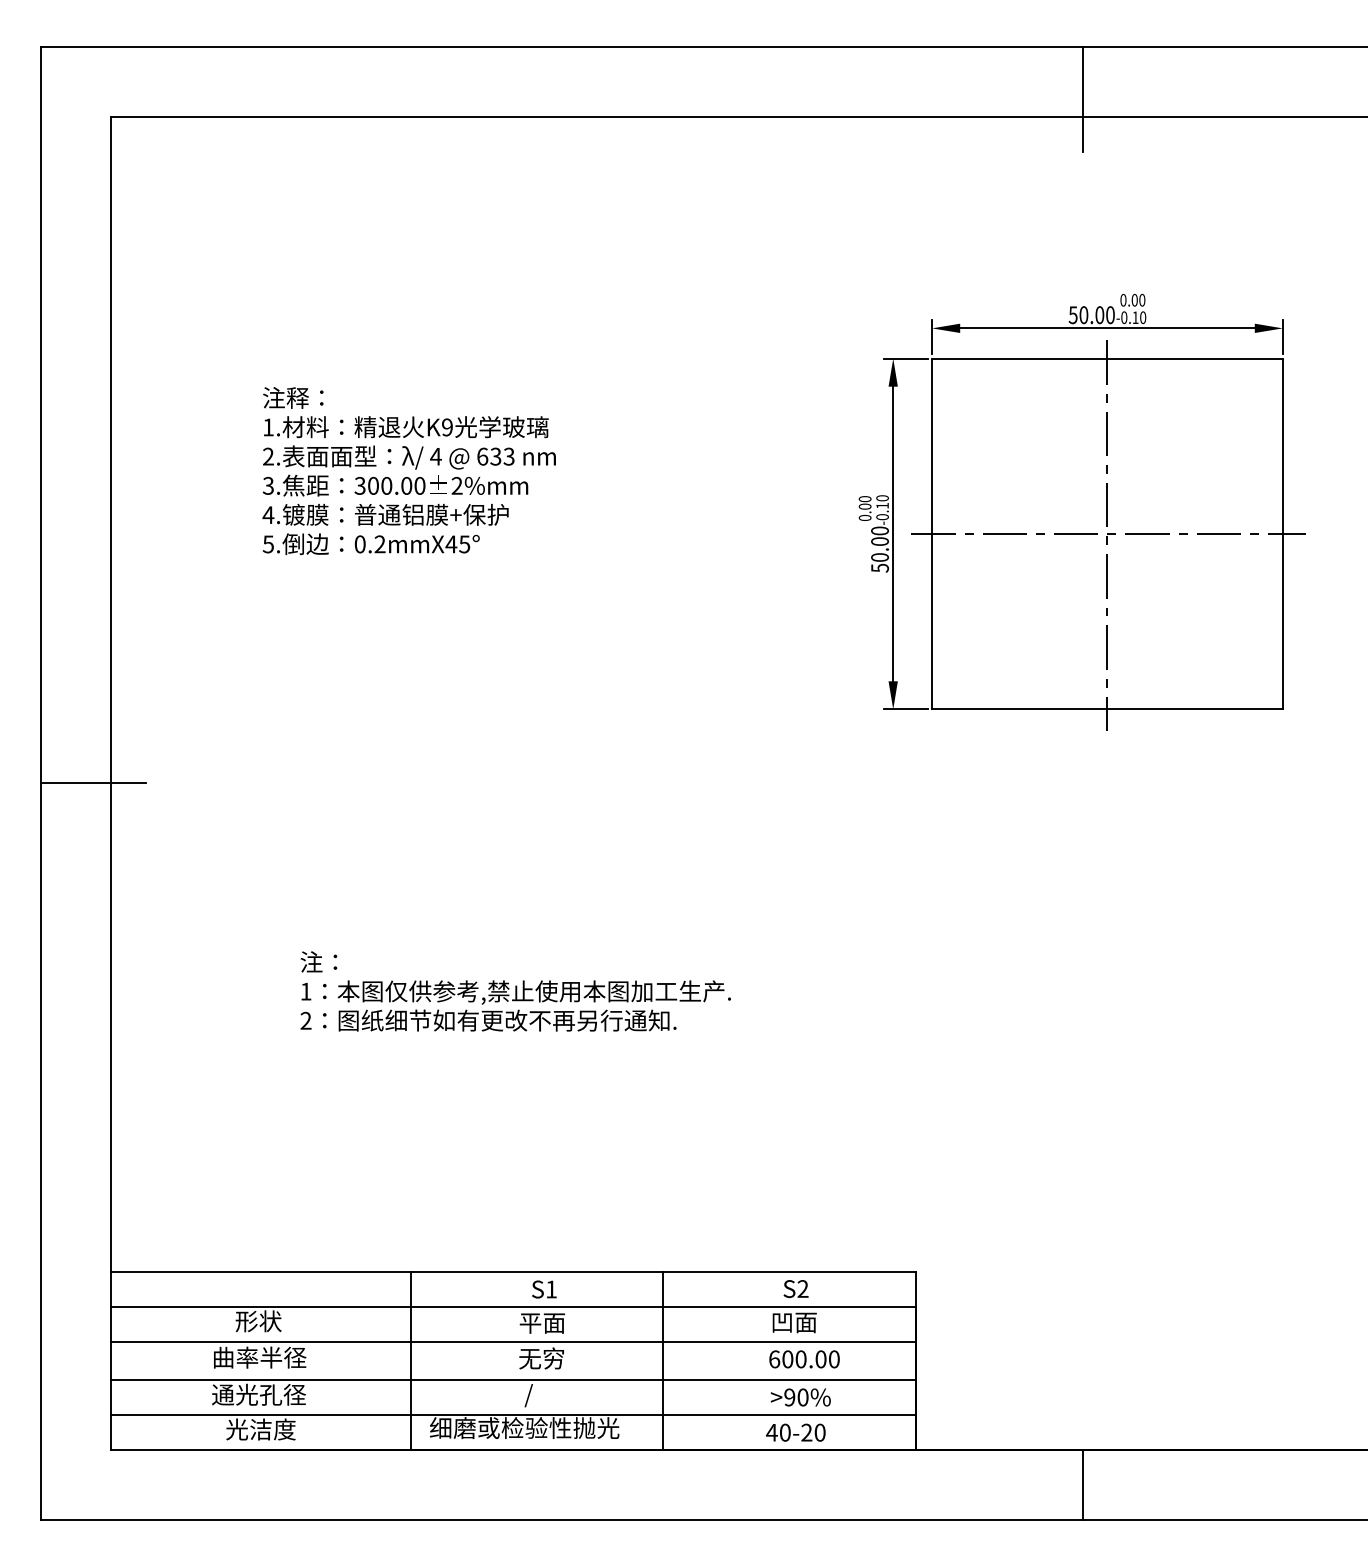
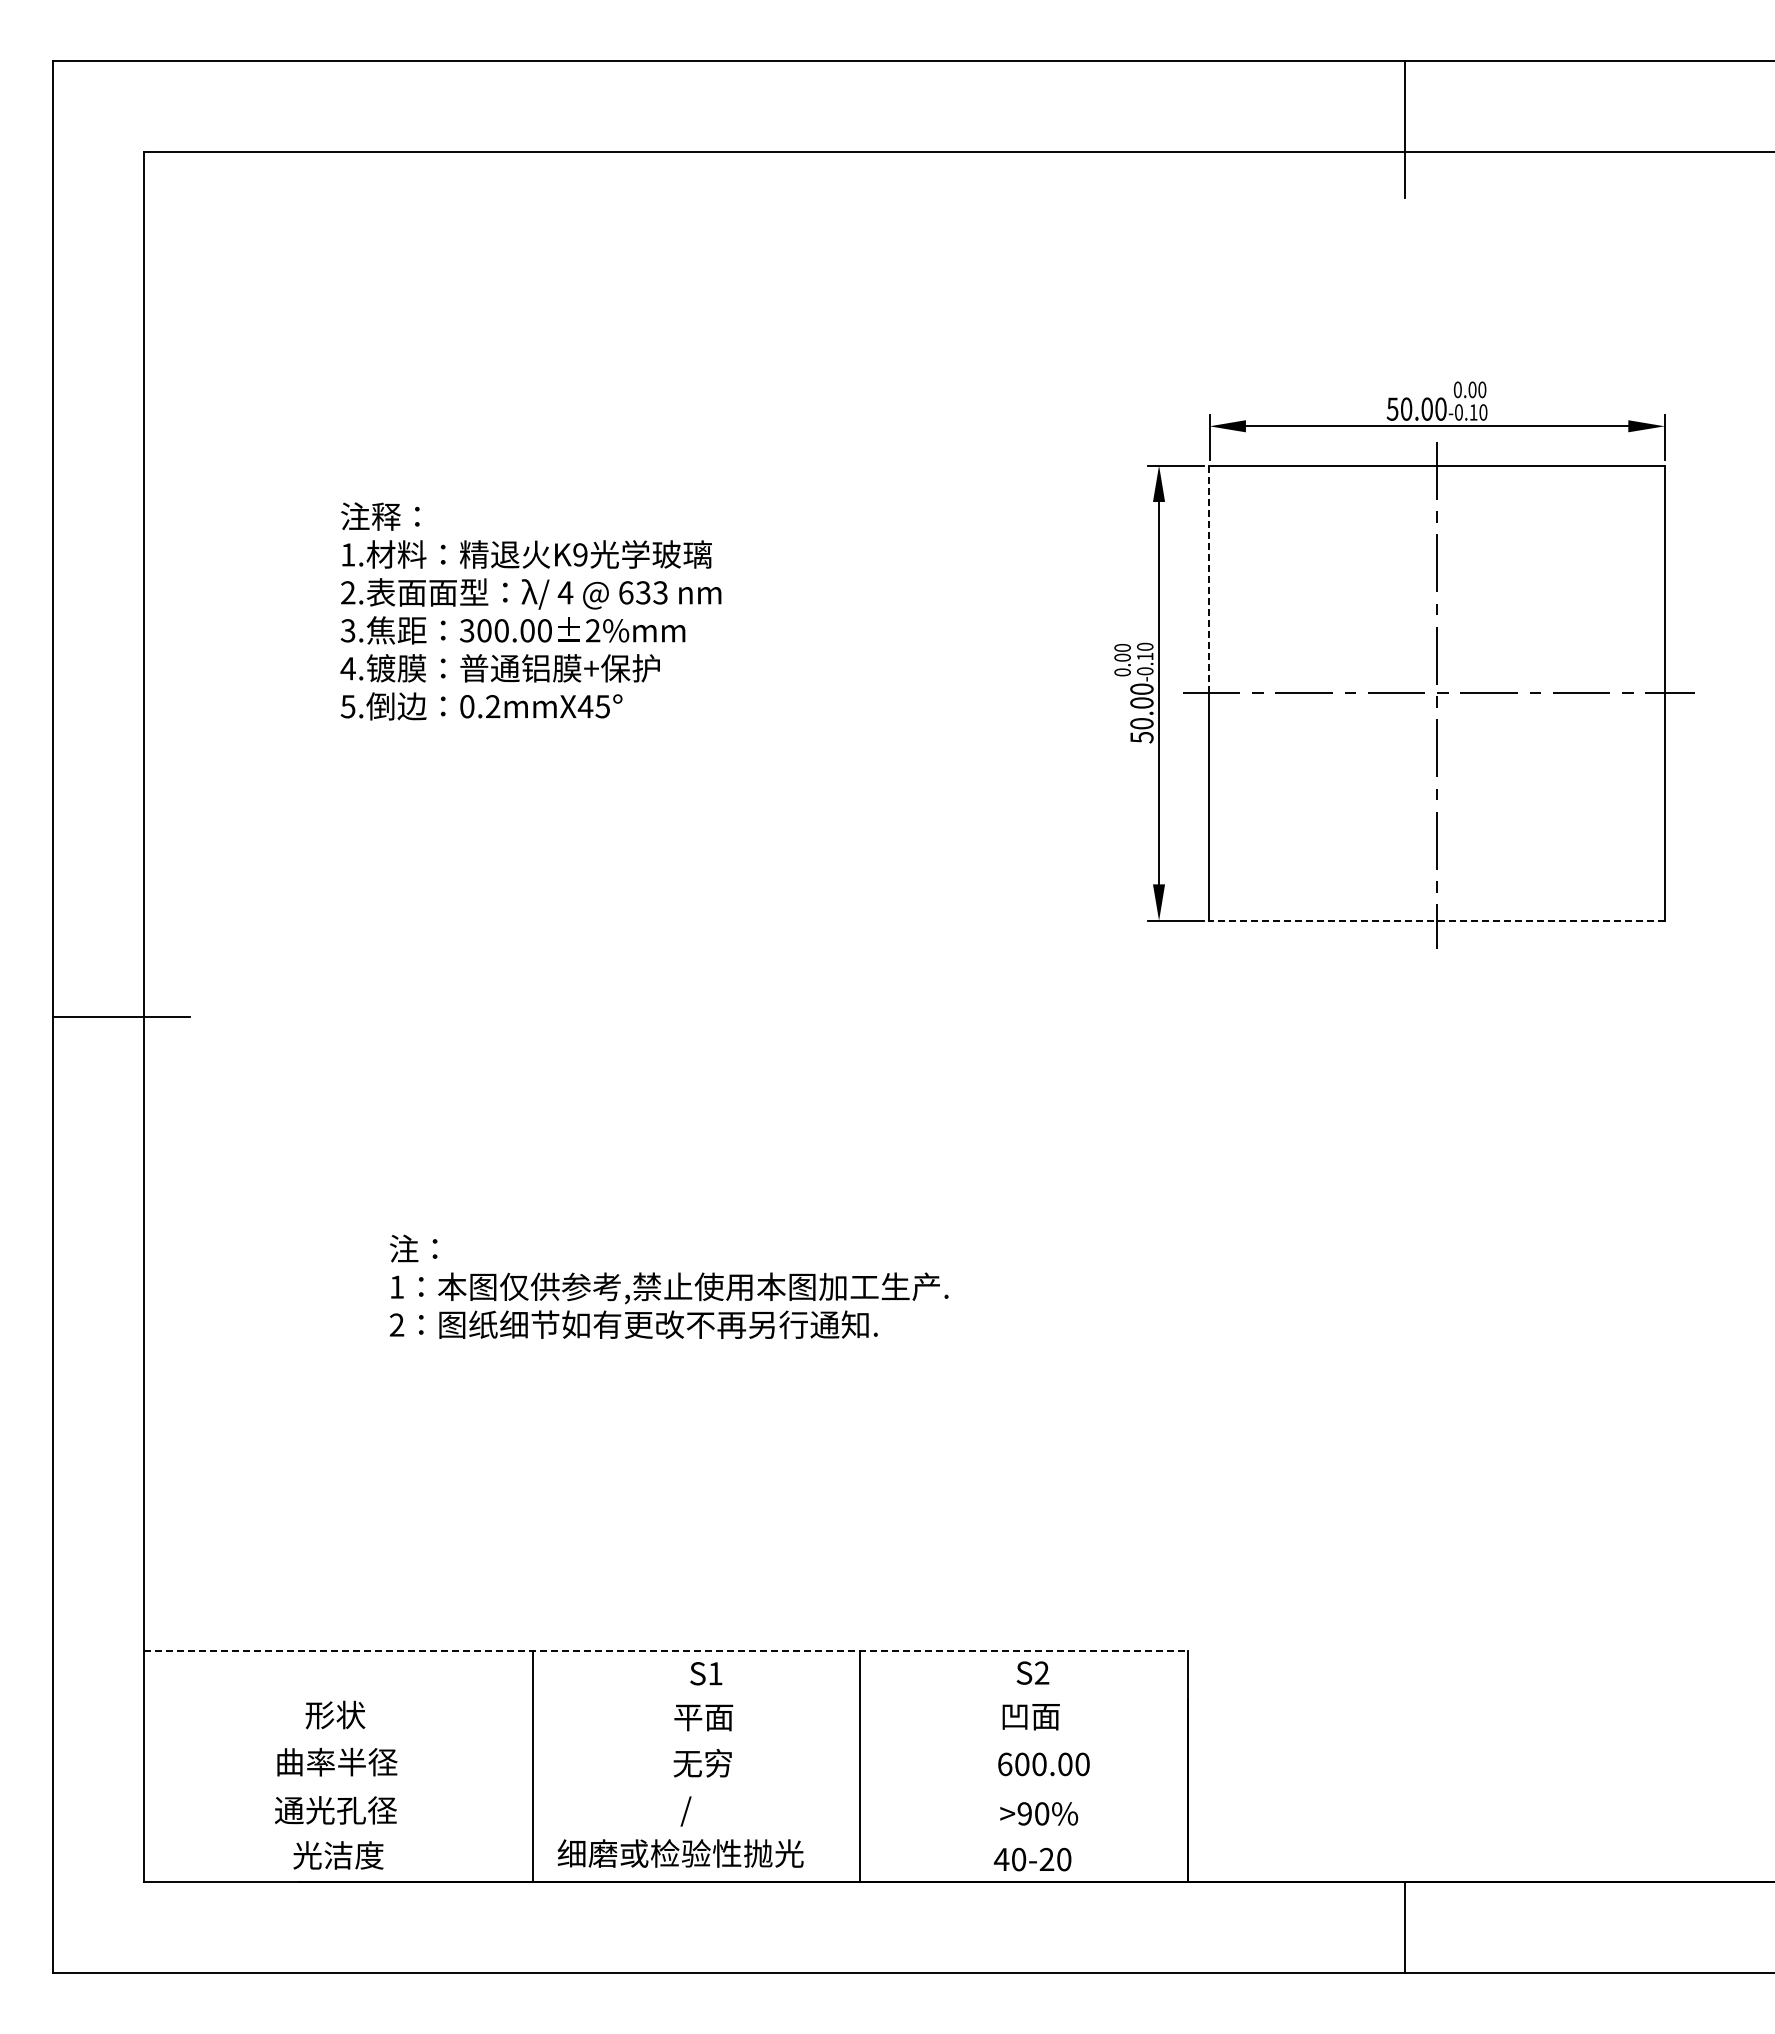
line: (932, 446) -> (1209, 579), solid -> dashed
line: (1107, 709) -> (1437, 920), solid -> dashed
line: (513, 1272) -> (666, 1651), solid -> dashed
line: (513, 1307) -> (666, 1696), removed
line: (513, 1341) -> (666, 1741), removed
line: (513, 1379) -> (666, 1790), removed
line: (513, 1414) -> (666, 1836), removed

